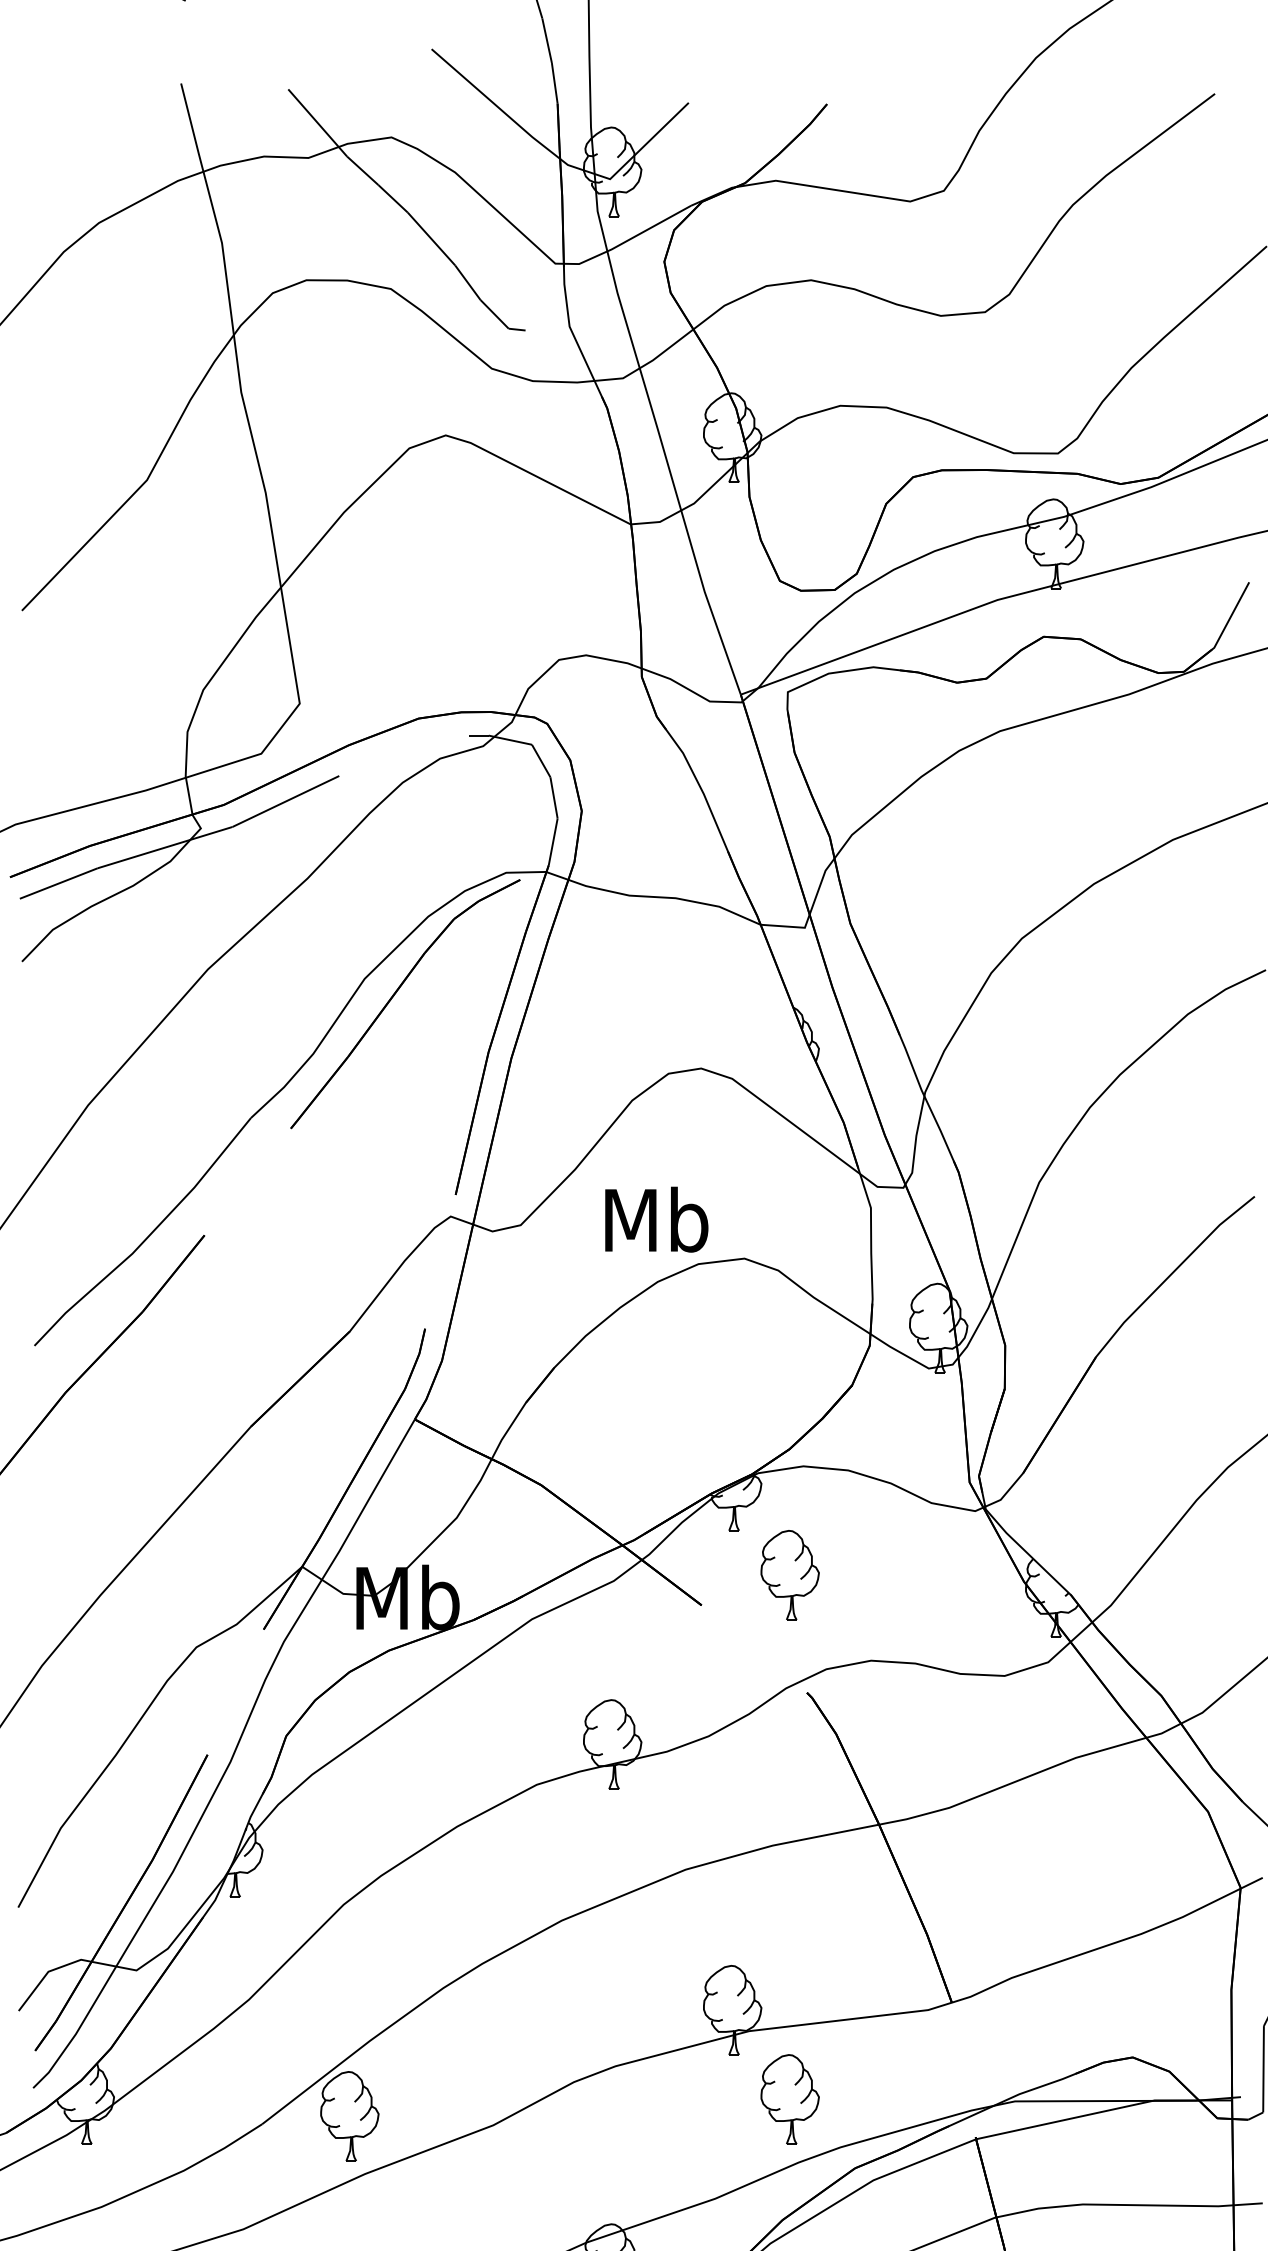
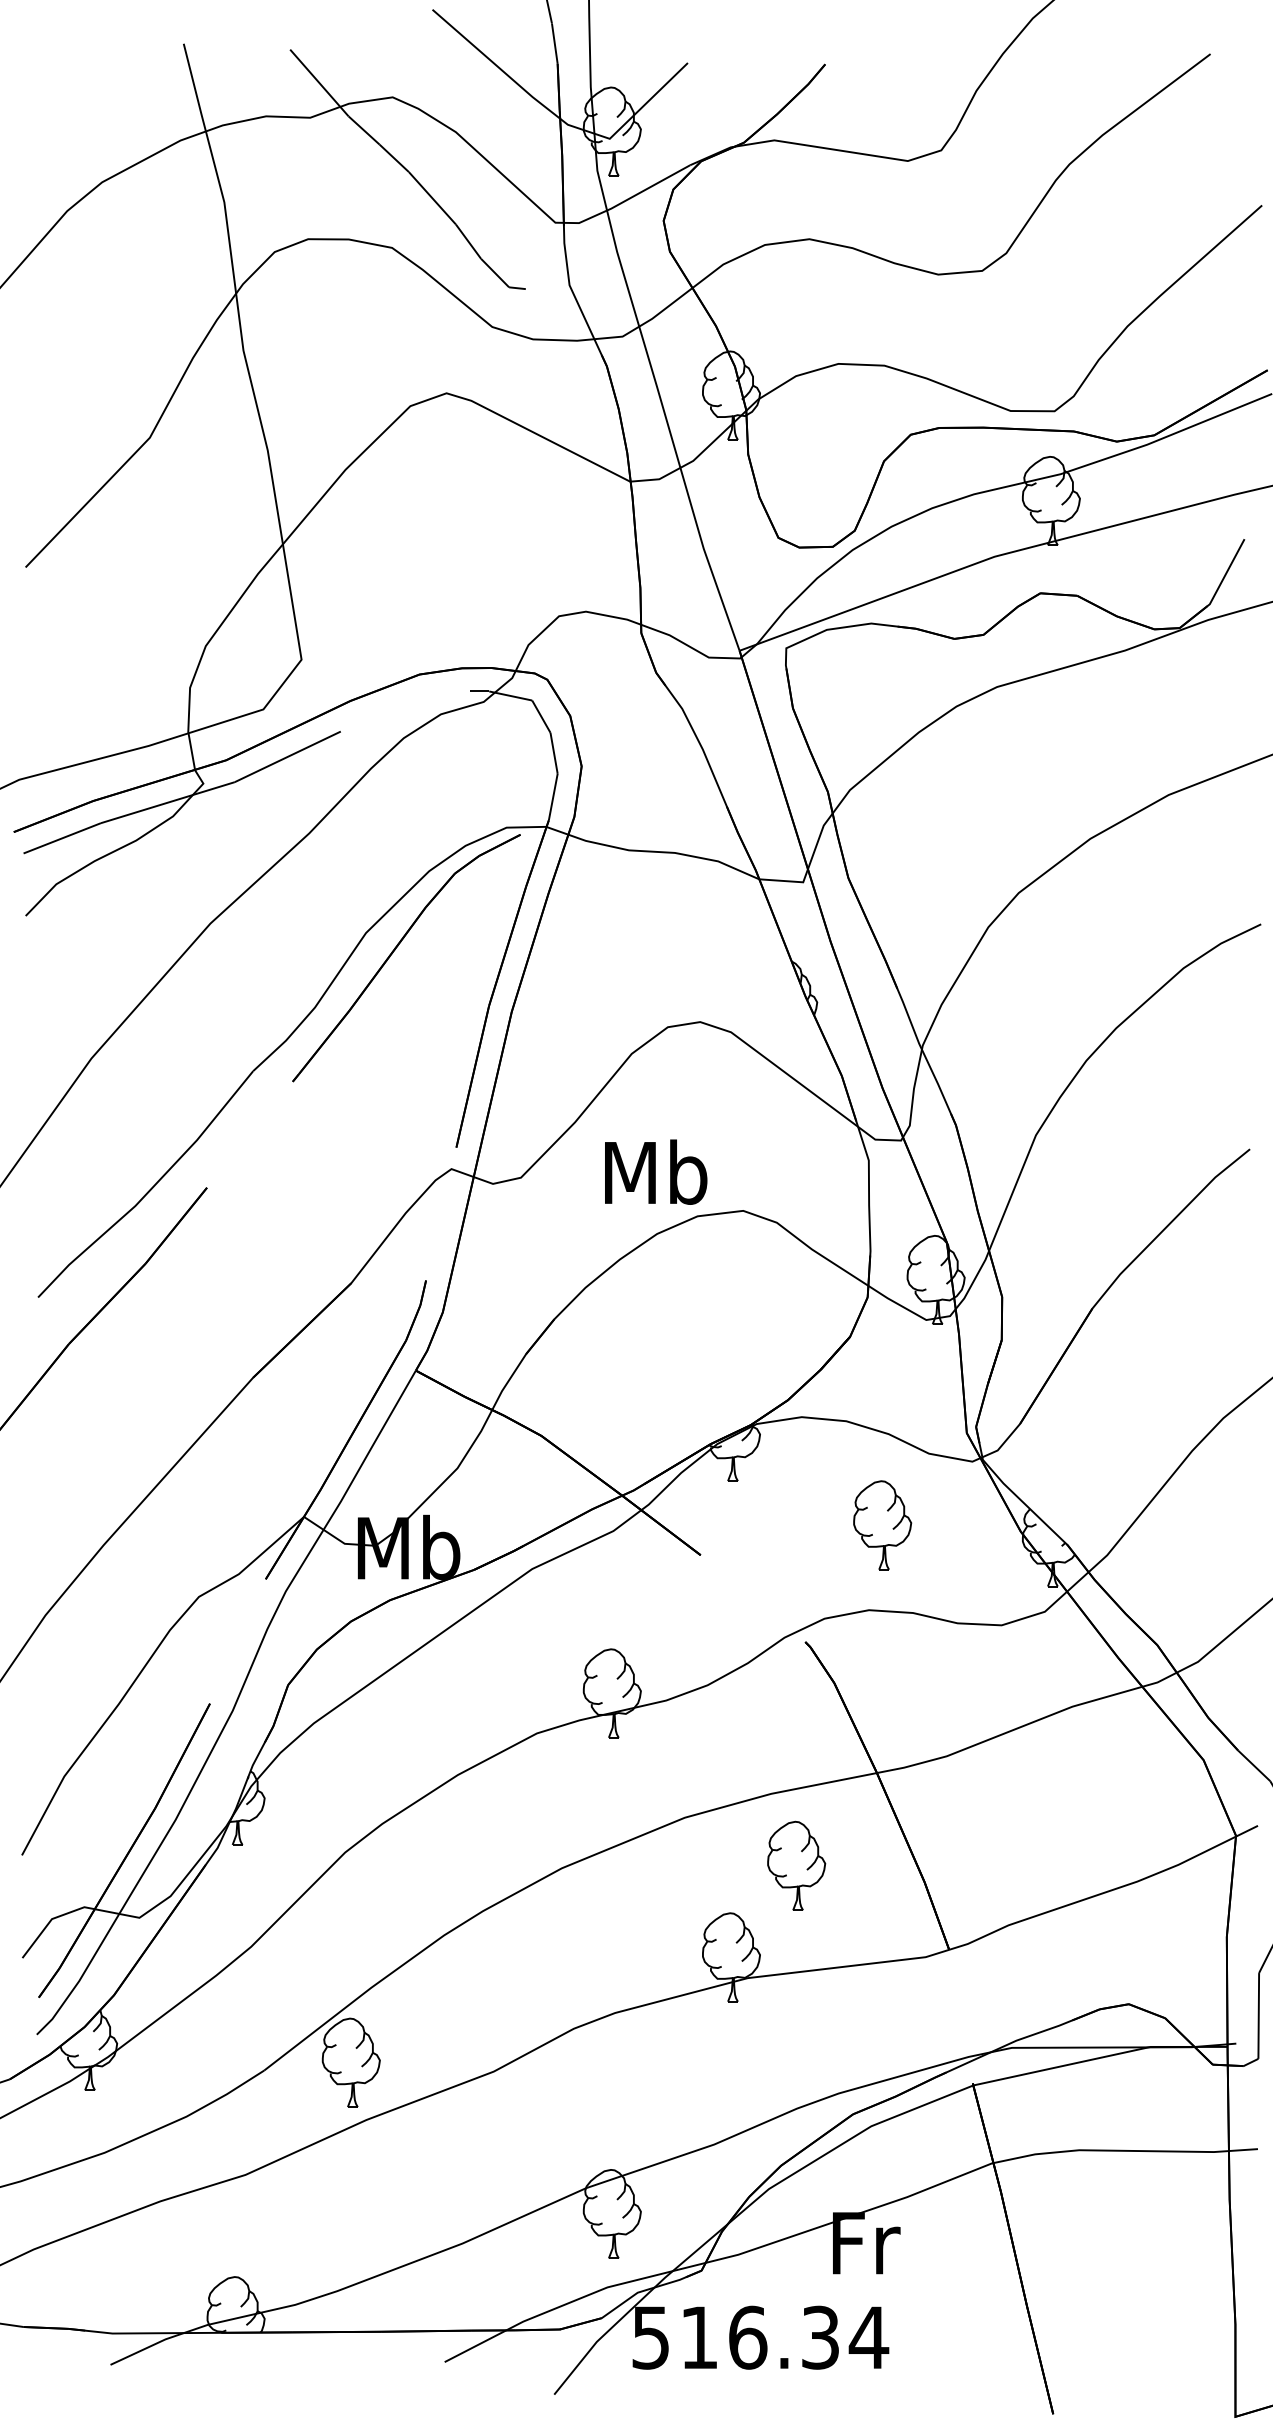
part: (790, 1575) -> (882, 1525), moved
part: (790, 2099) -> (796, 1865), moved

